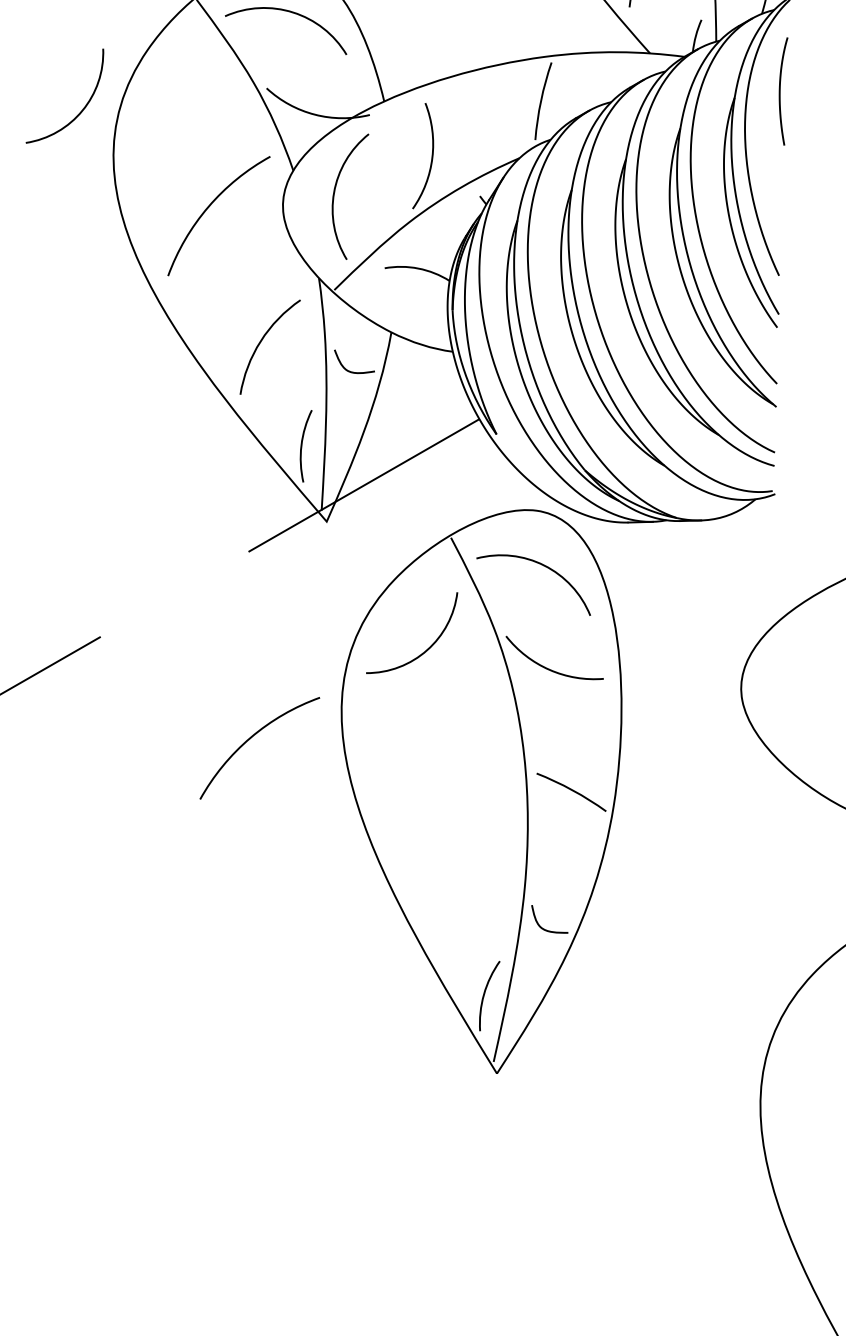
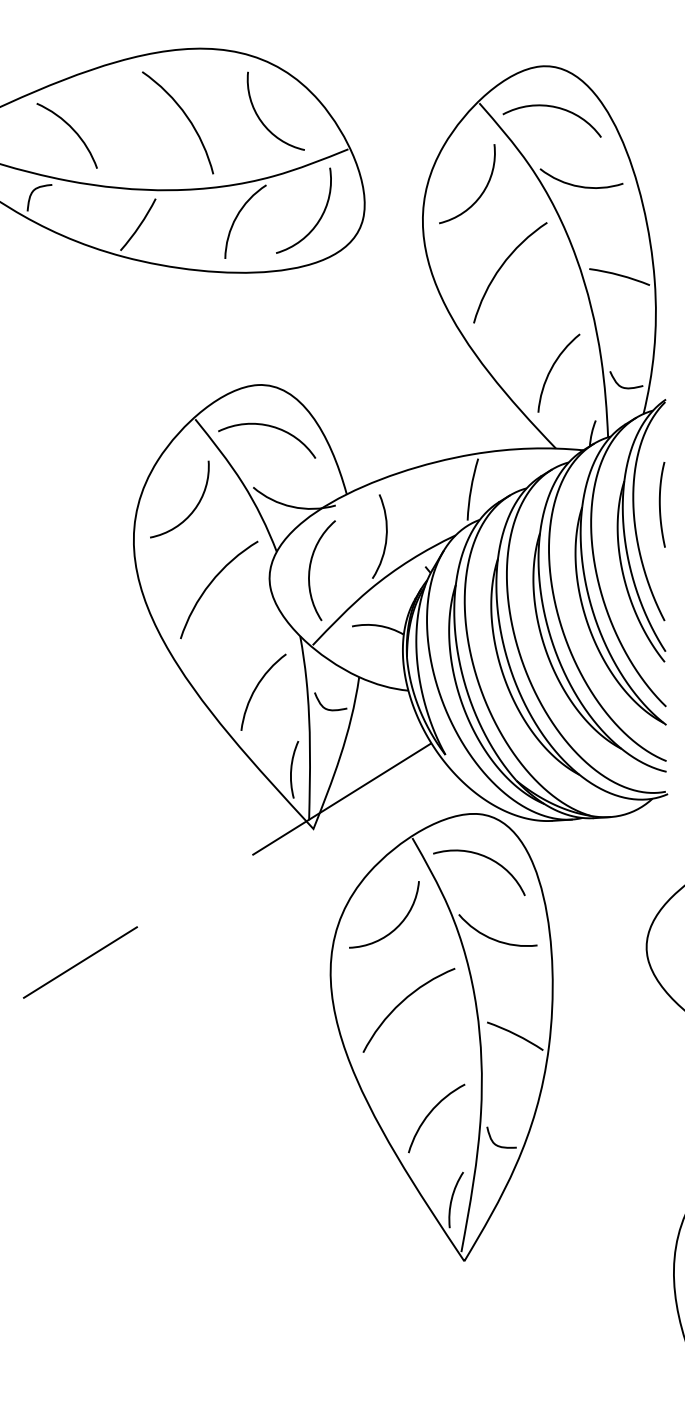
curve: (780, 90) -> (660, 504), moved
arc: (80, 110) -> (192, 510), moved
arc: (254, 736) -> (404, 1001), moved
arc: (459, 888) -> (429, 1115), added

